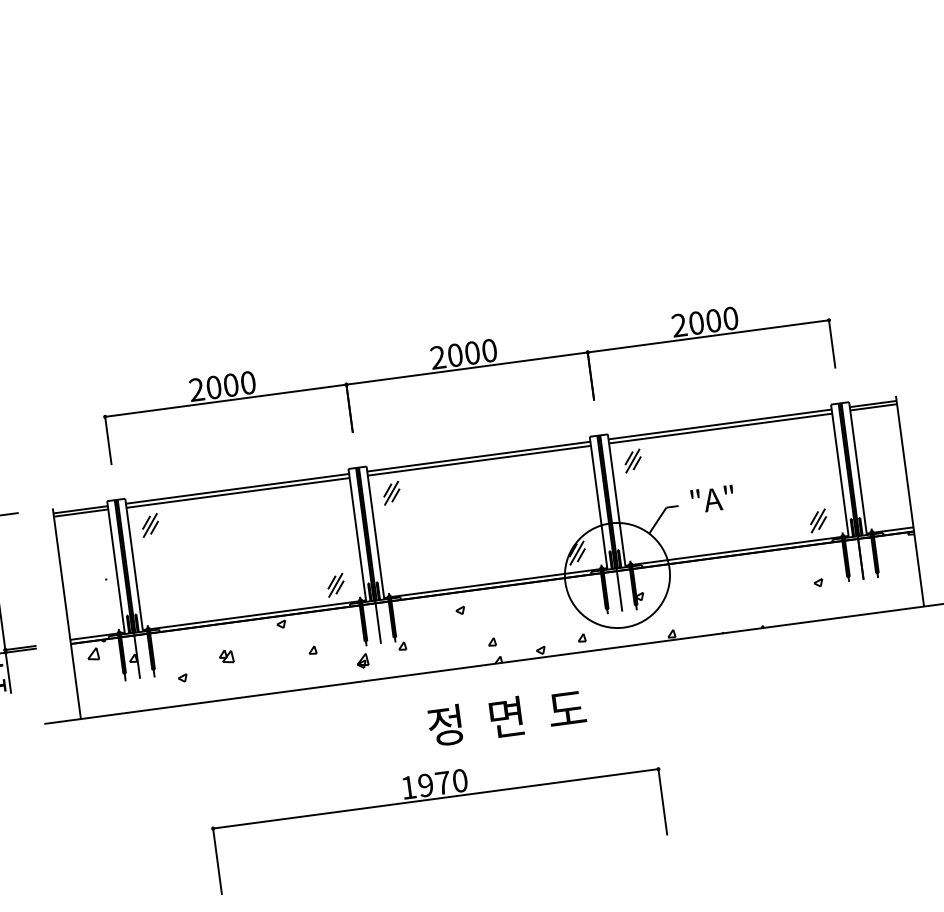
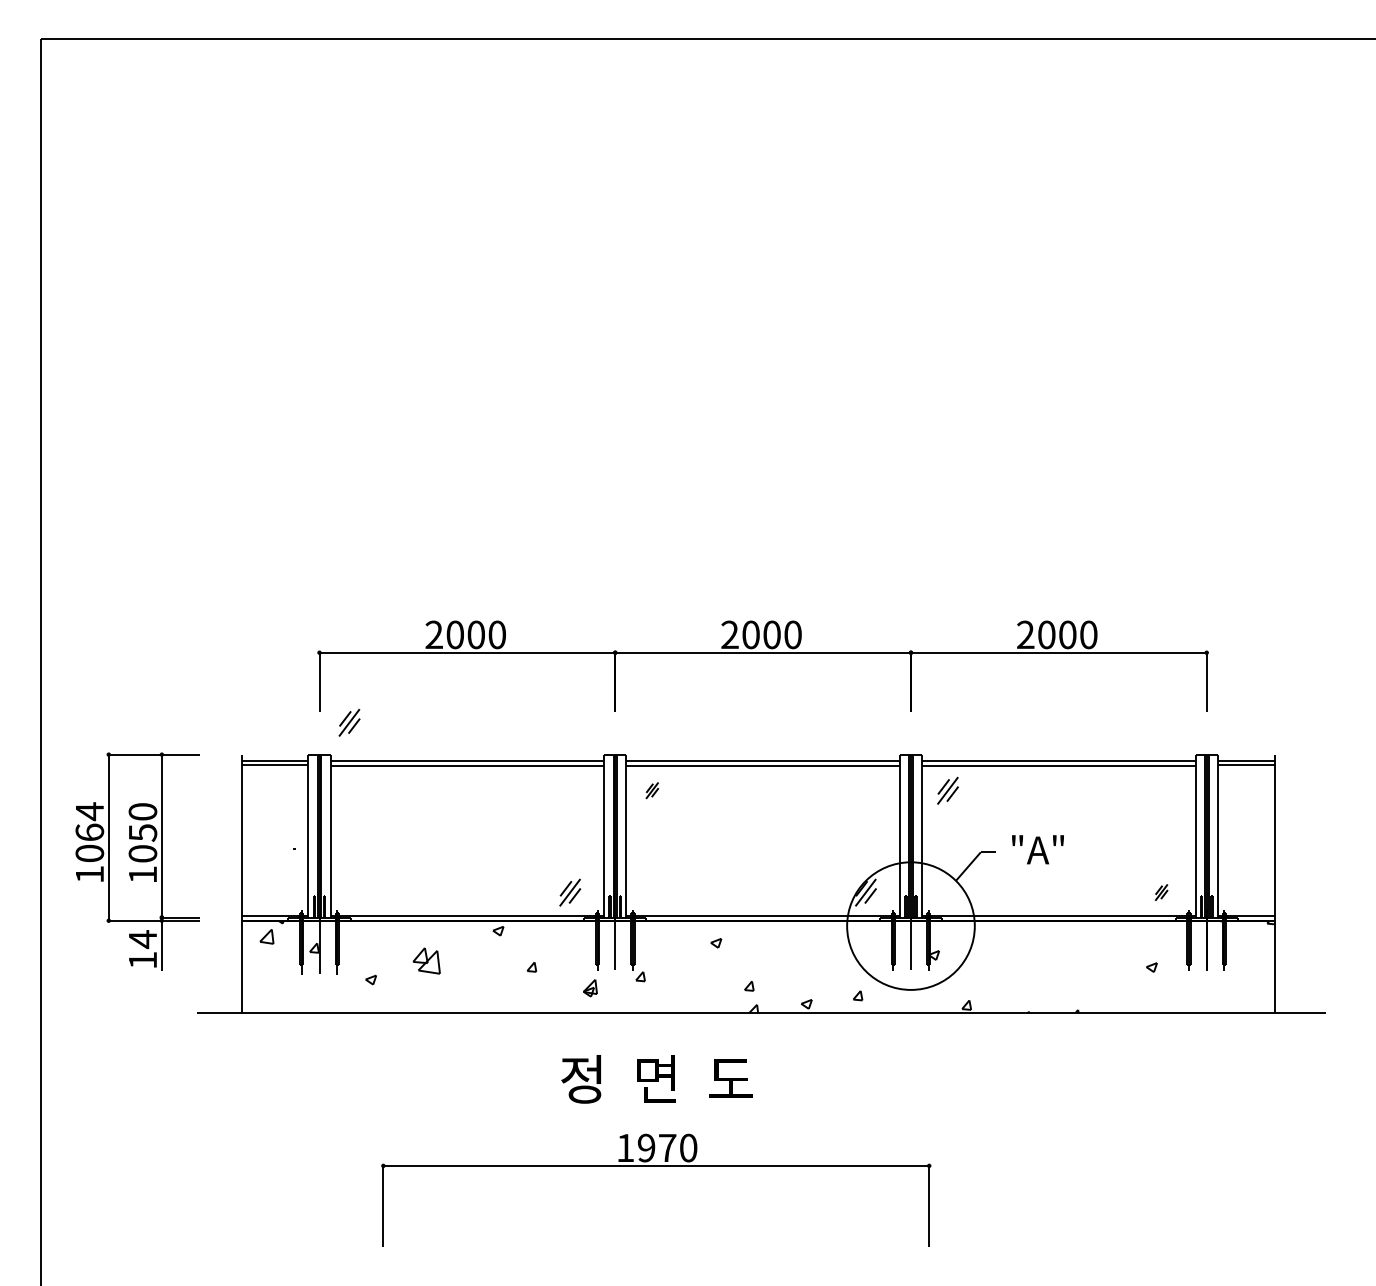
part: (391, 492) -> (652, 790), size x0.6
part: (818, 520) -> (1161, 892), size x0.6
part: (150, 525) -> (349, 722), moved
part: (226, 656) -> (427, 960), size x1.6
text: (506, 717) -> (656, 1079), moved

